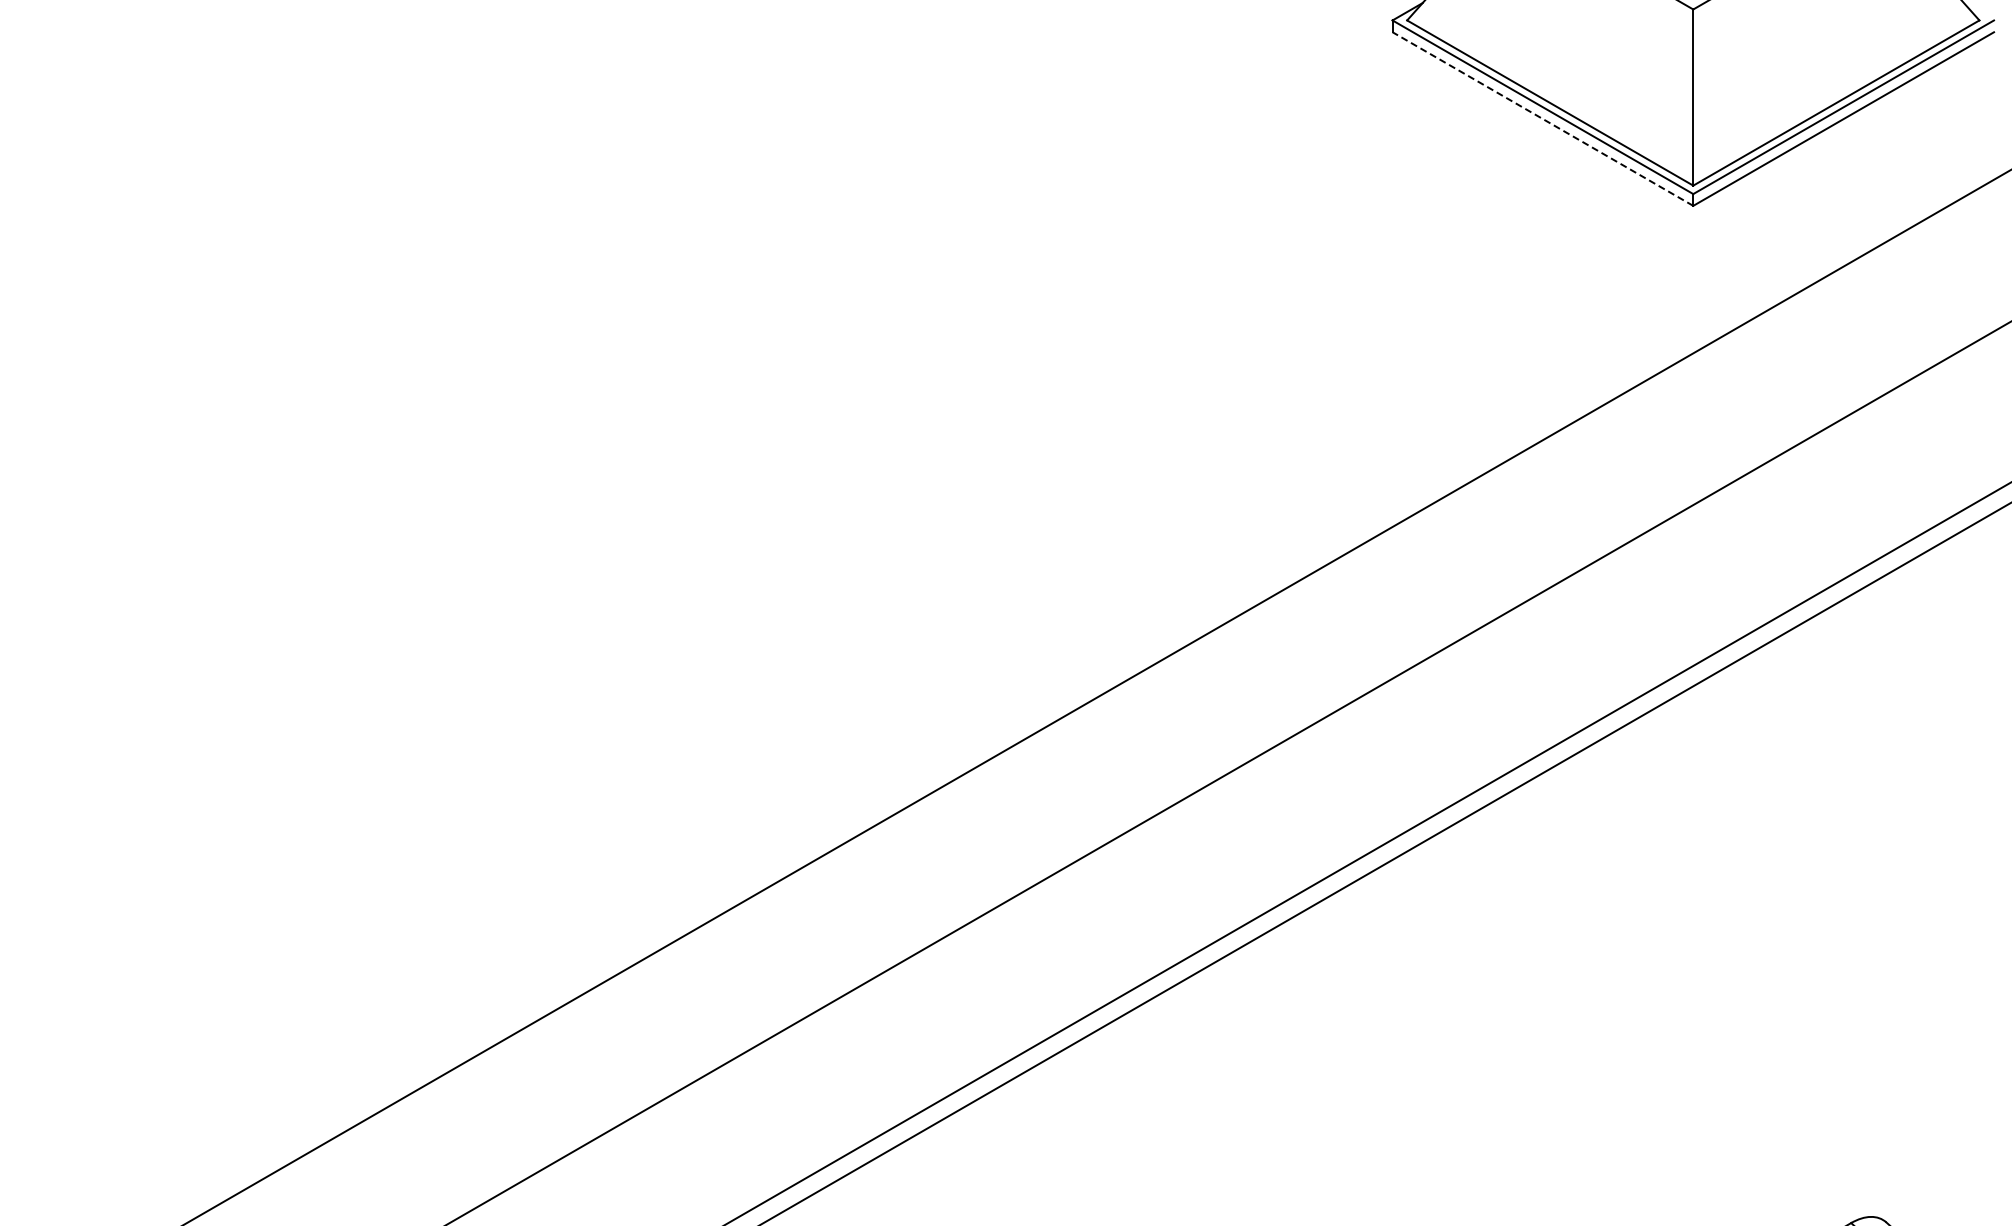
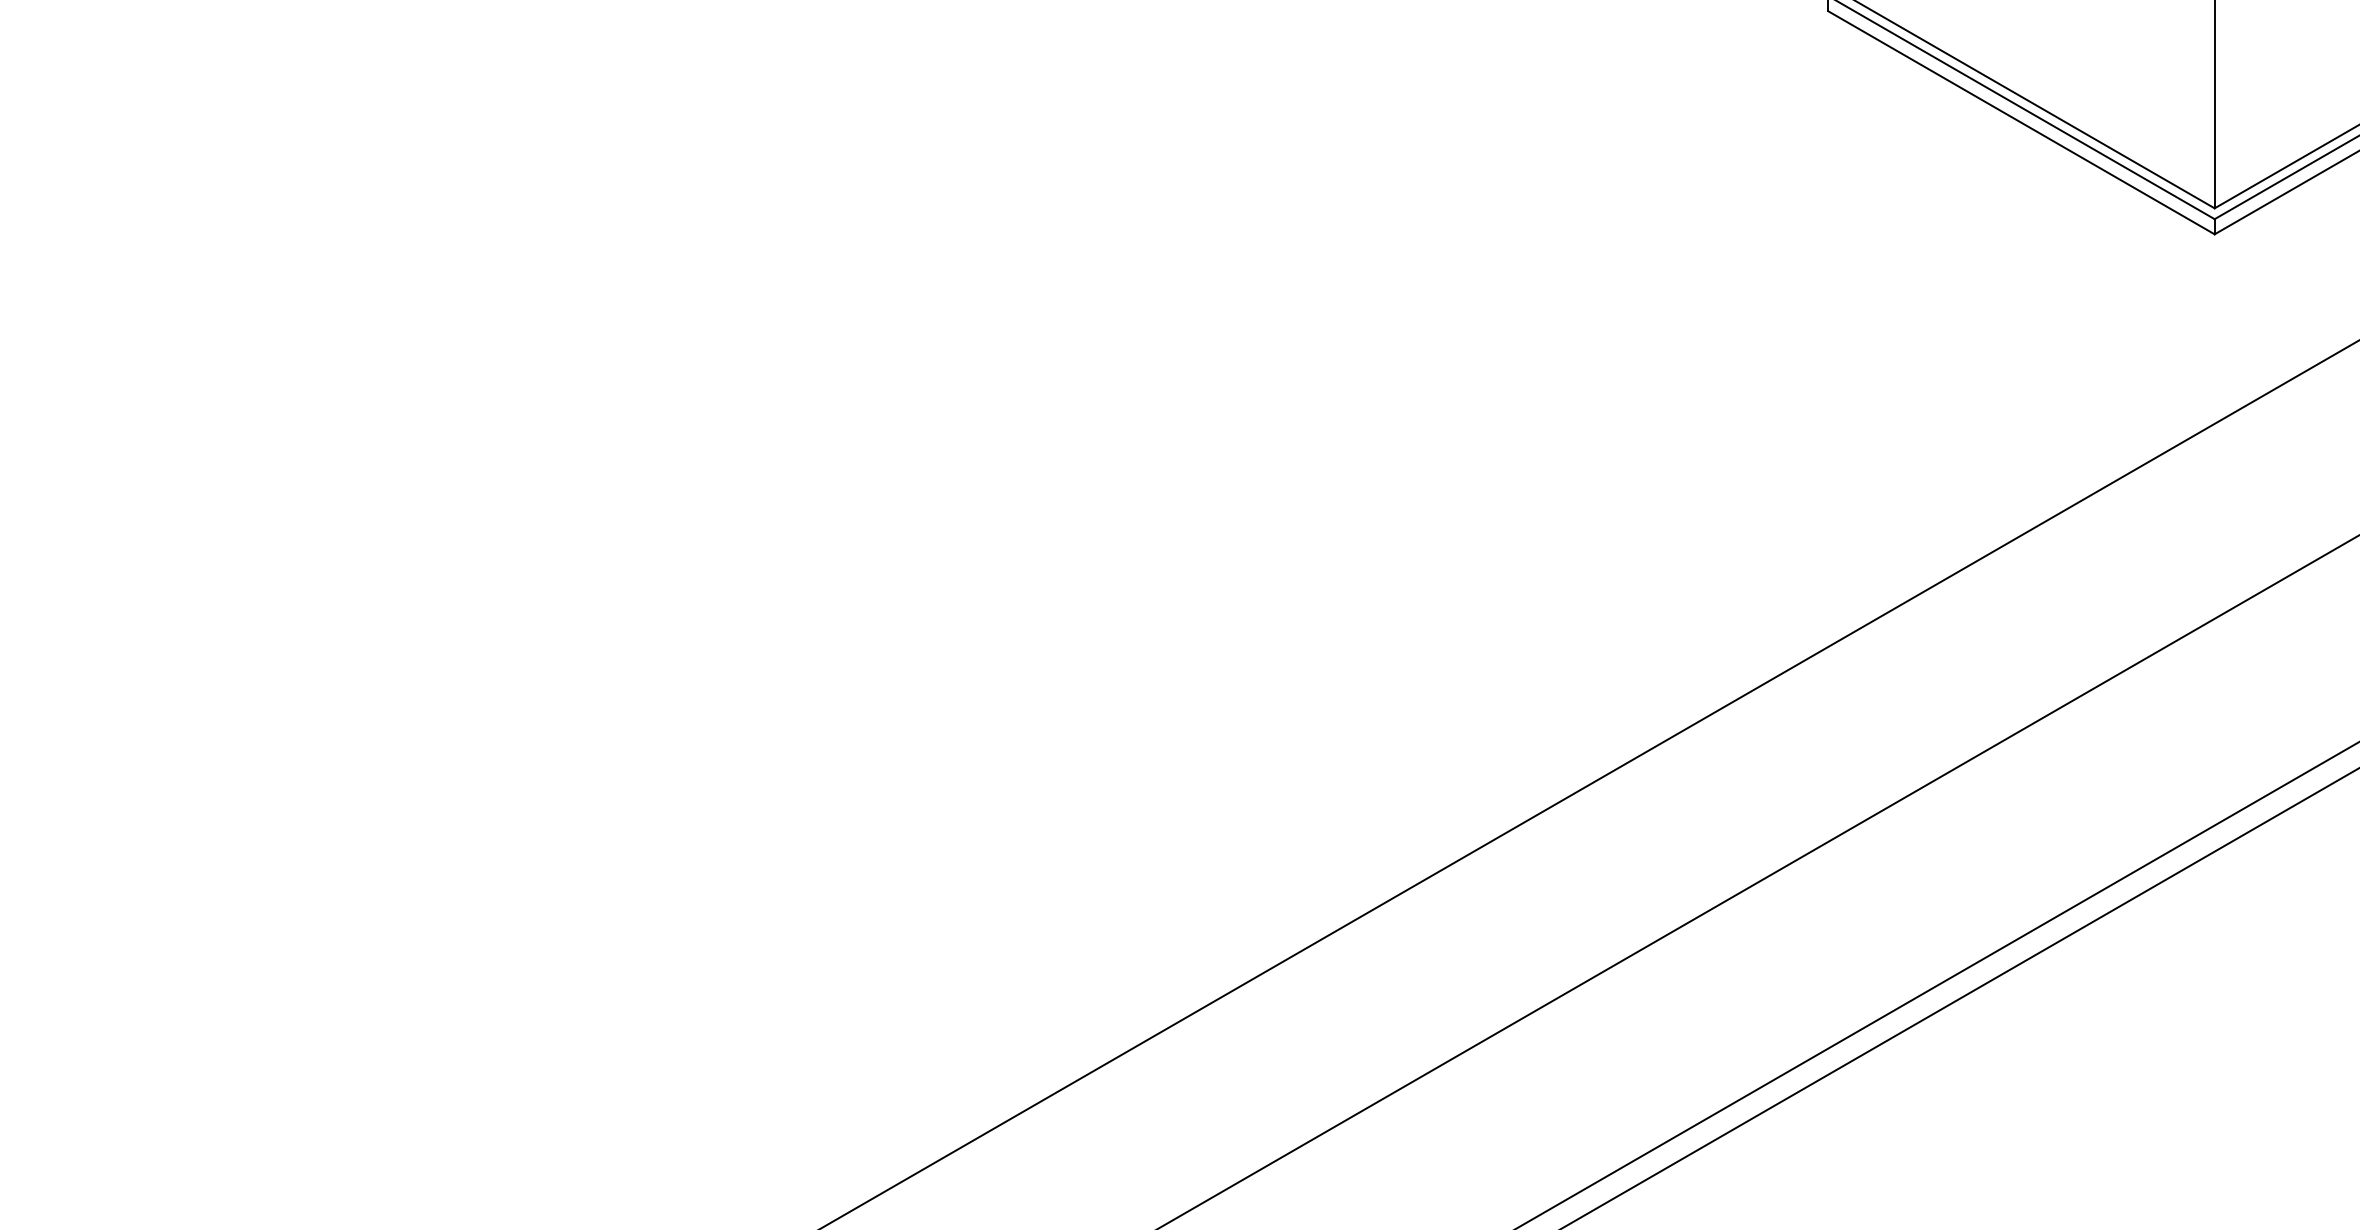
line: (1542, 119) -> (2020, 123), dashed -> solid

